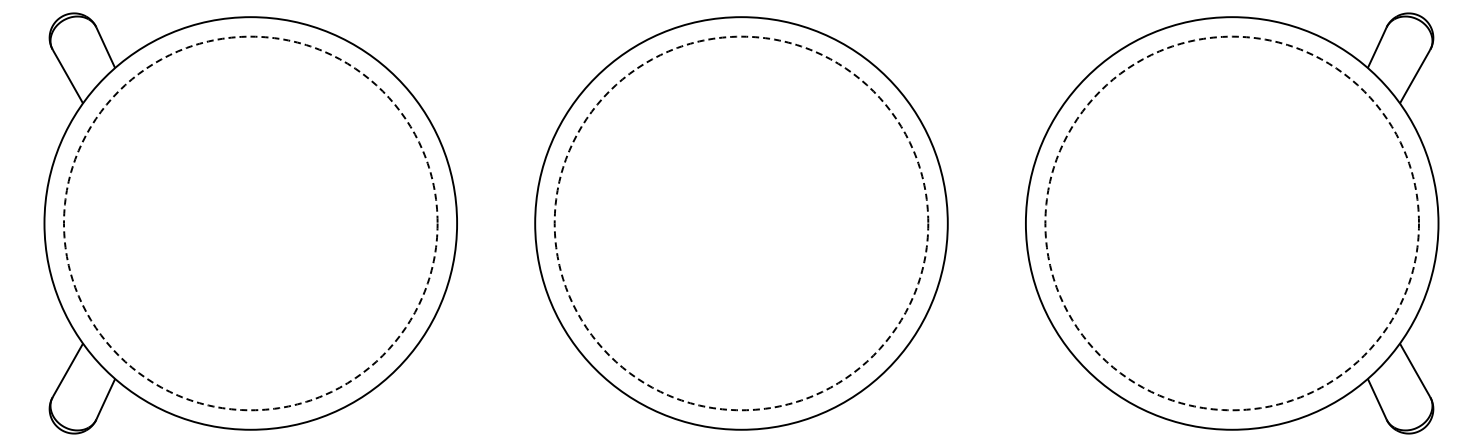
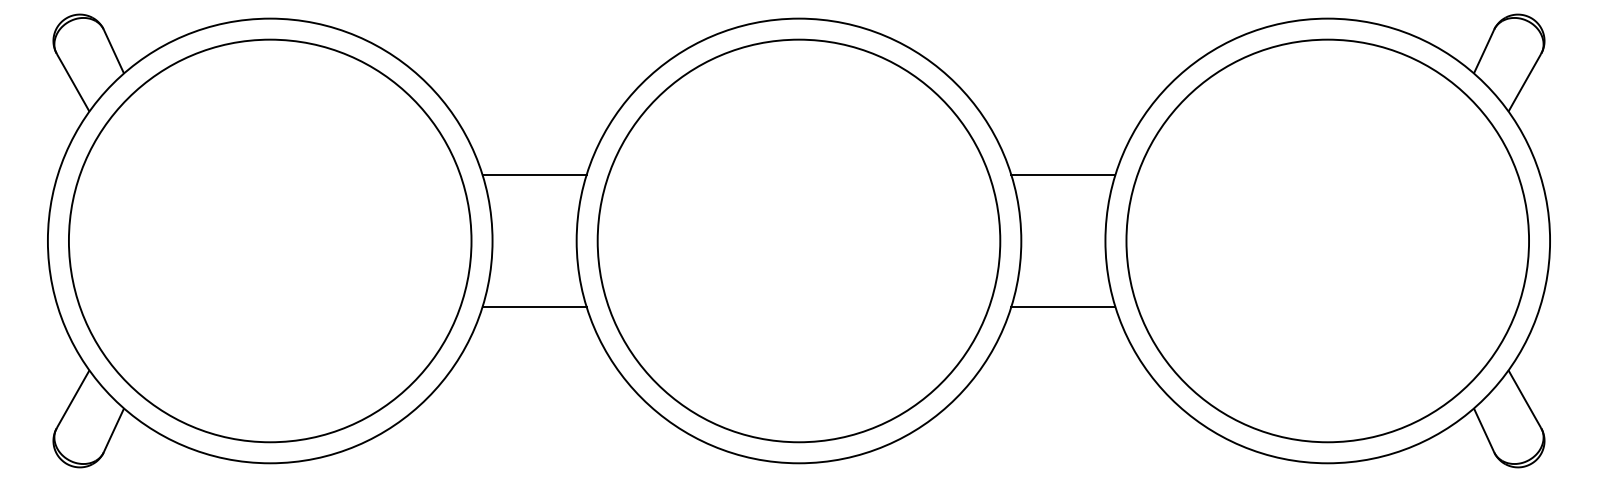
line: (495, 162) -> (533, 175), added
line: (986, 162) -> (1063, 175), added
circle: (250, 223) -> (269, 241), dashed -> solid
circle: (741, 223) -> (799, 241), dashed -> solid
circle: (1231, 223) -> (1327, 241), dashed -> solid
line: (495, 284) -> (533, 306), added
line: (986, 284) -> (1063, 306), added

